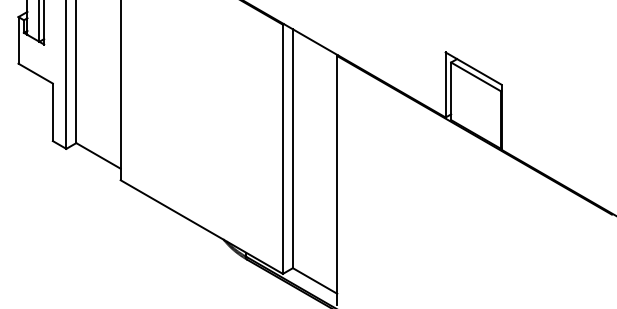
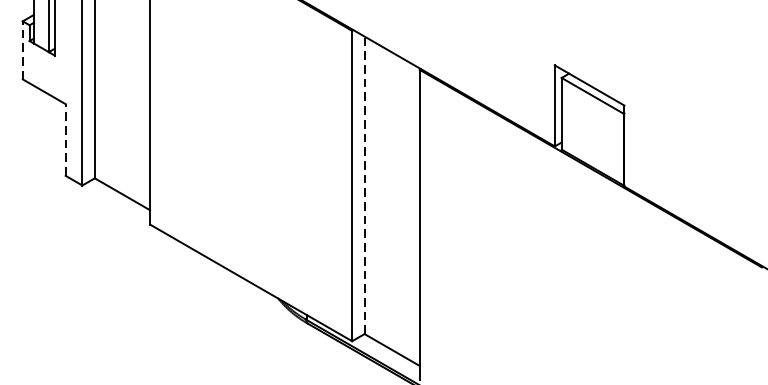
line: (18, 39) -> (22, 49), solid -> dashed
line: (52, 112) -> (65, 140), solid -> dashed
line: (292, 148) -> (364, 185), solid -> dashed

